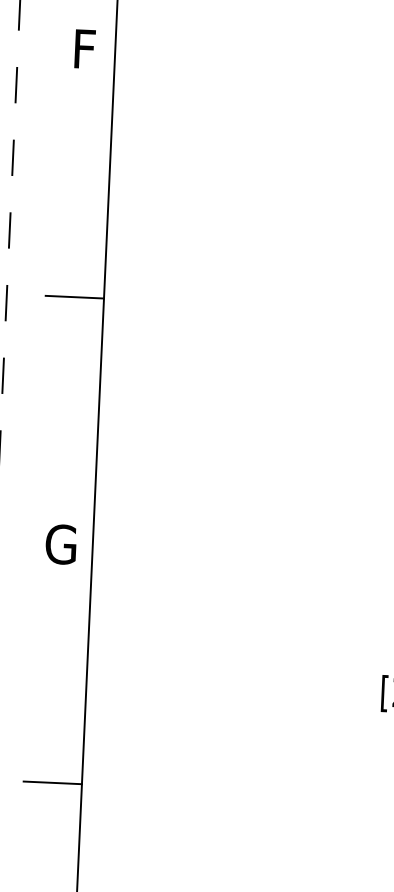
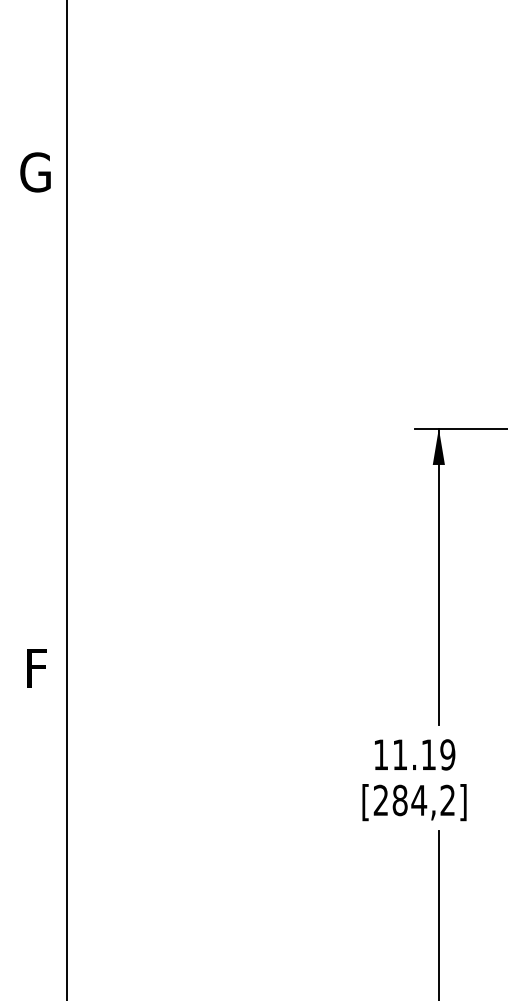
text: (83, 49) -> (35, 172), F -> G
line: (74, 297) -> (37, 420), removed
text: (61, 544) -> (35, 668), G -> F
line: (52, 782) -> (37, 906), removed

